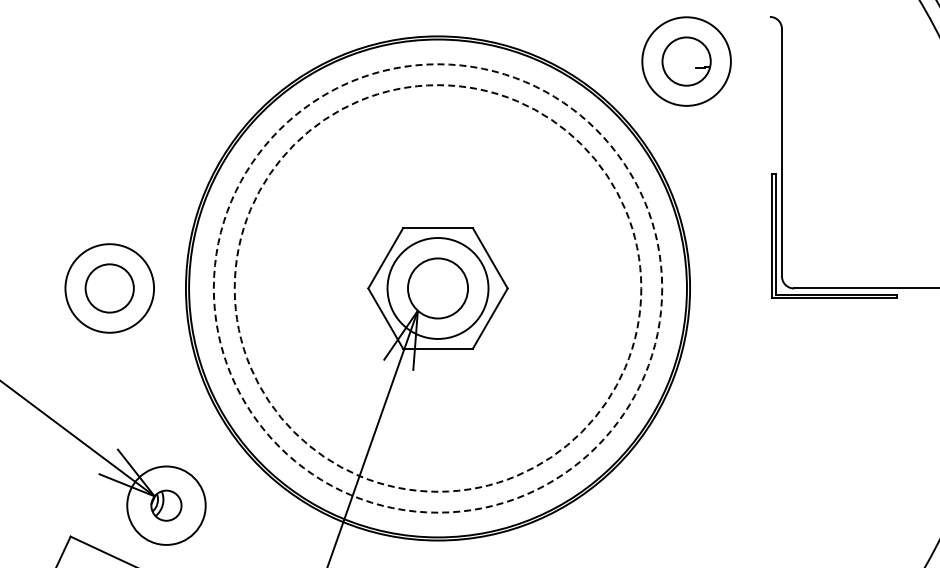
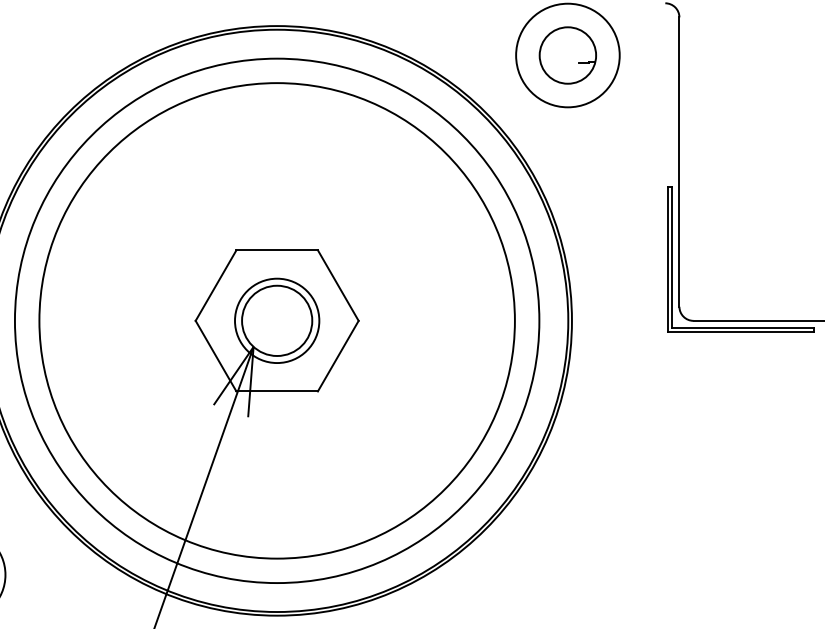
circle: (437, 288) -> (276, 320), dashed -> solid
circle: (437, 288) -> (276, 320), dashed -> solid
circle: (437, 288) -> (276, 320), size x0.71

